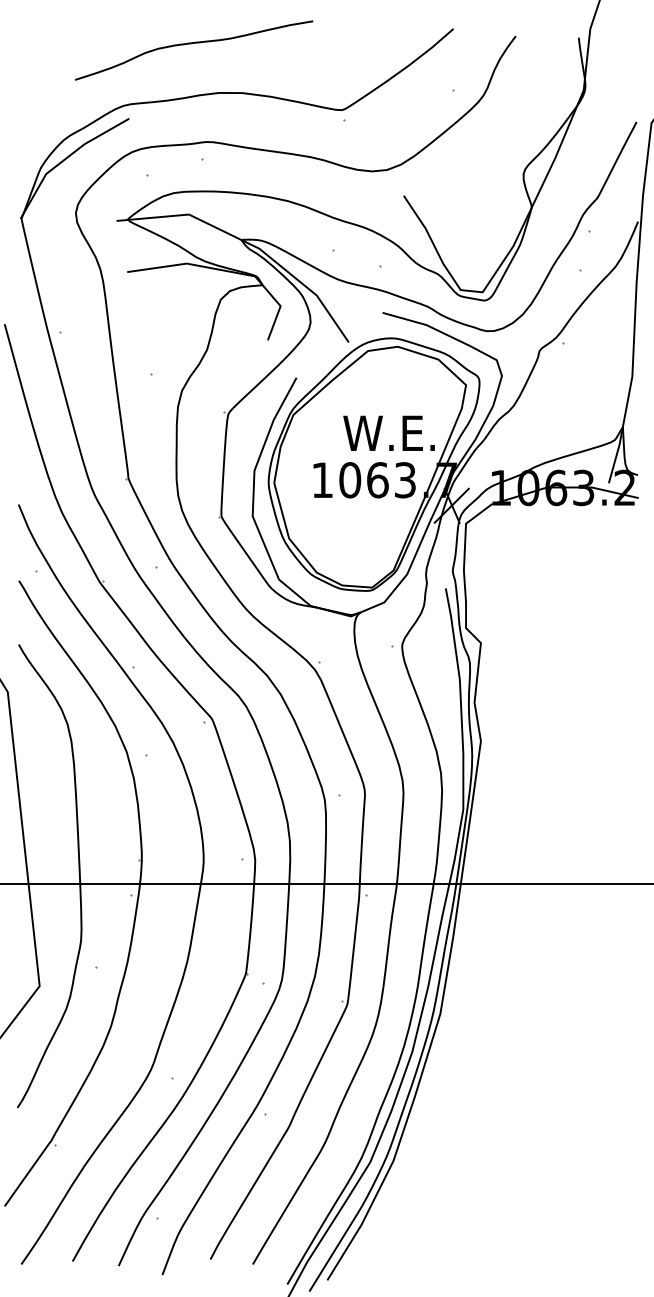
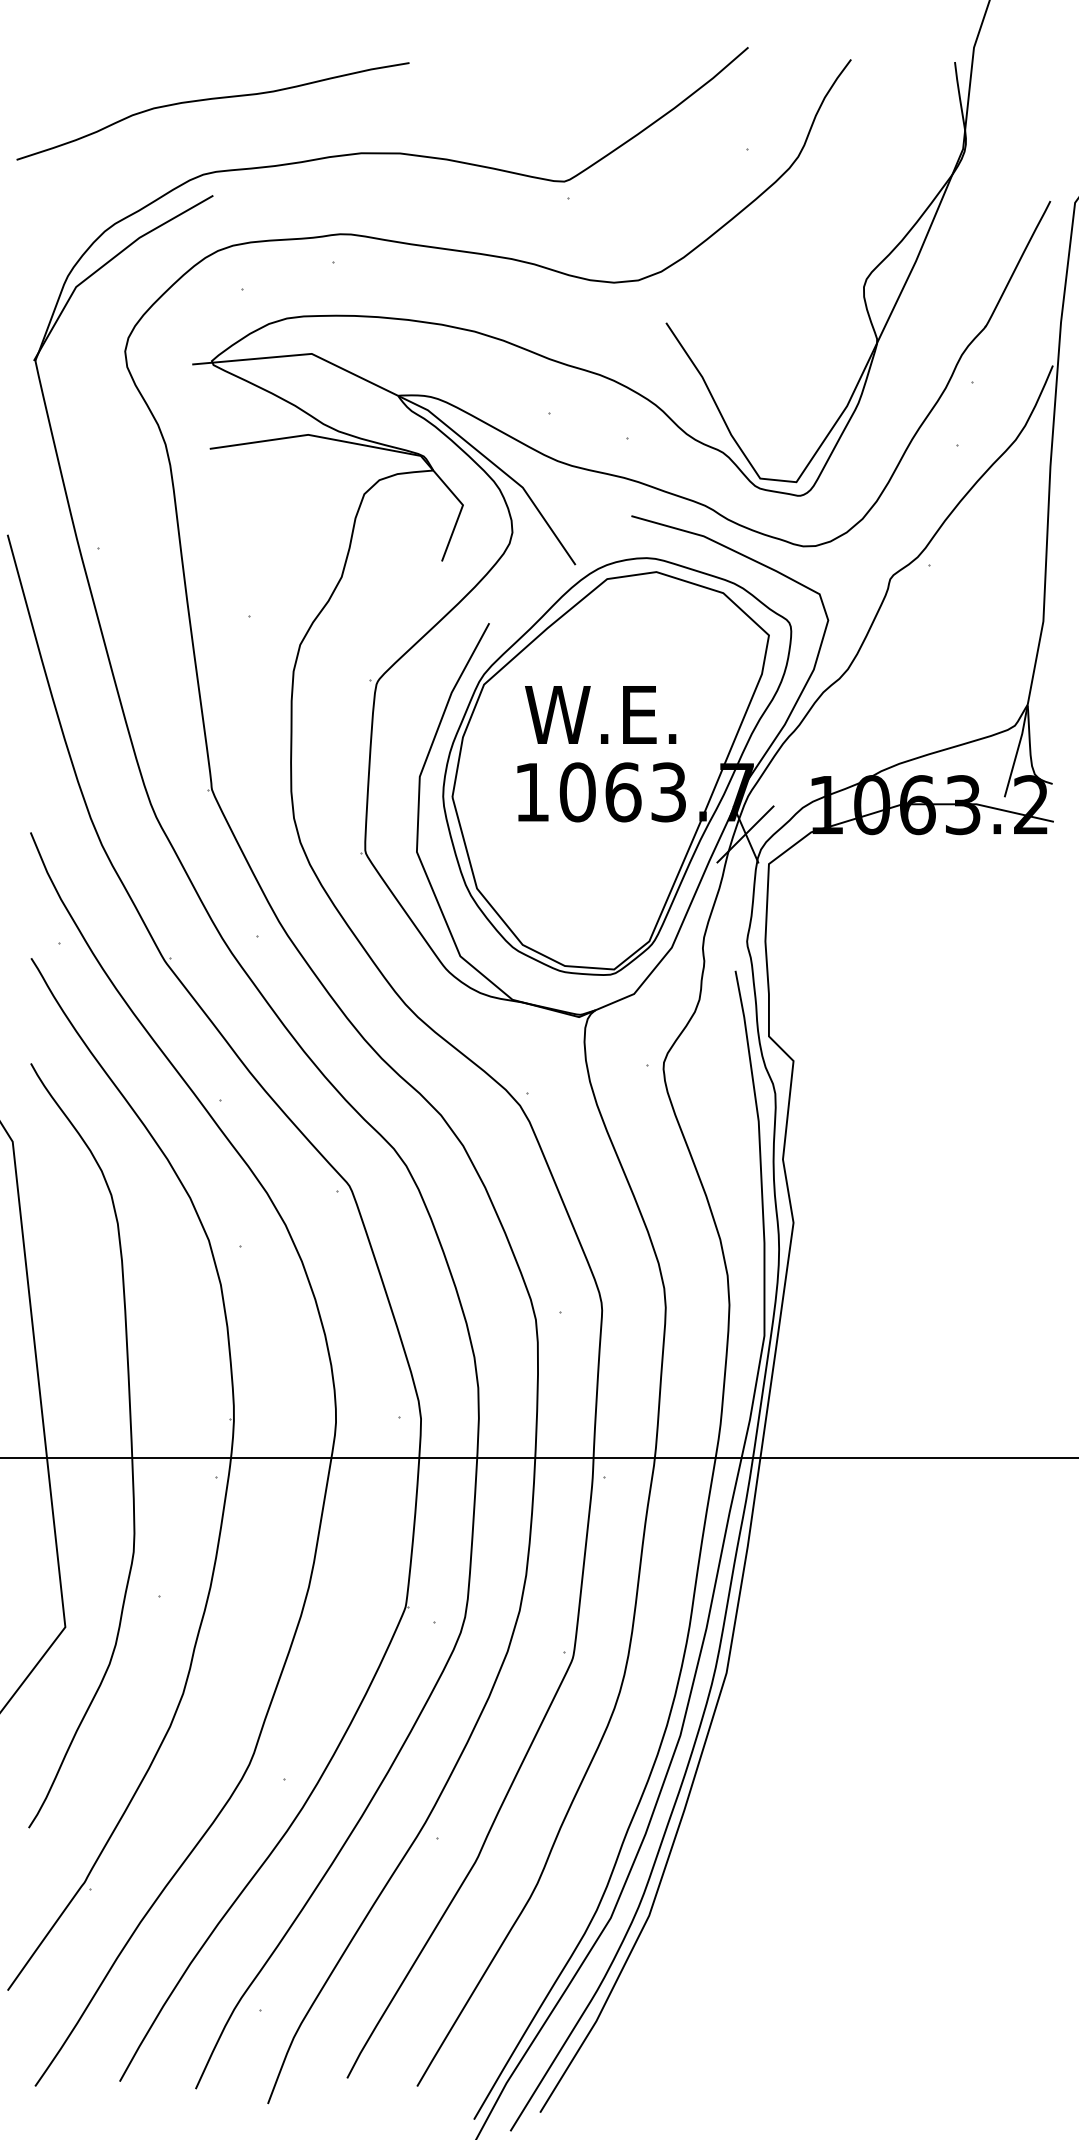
curve: (191, 44) -> (208, 101), moved
text: (388, 432) -> (599, 713), moved

